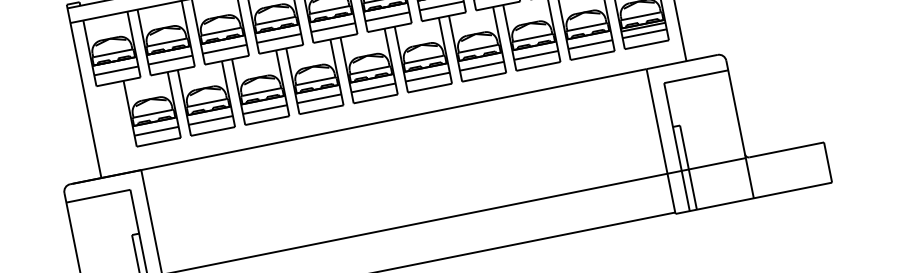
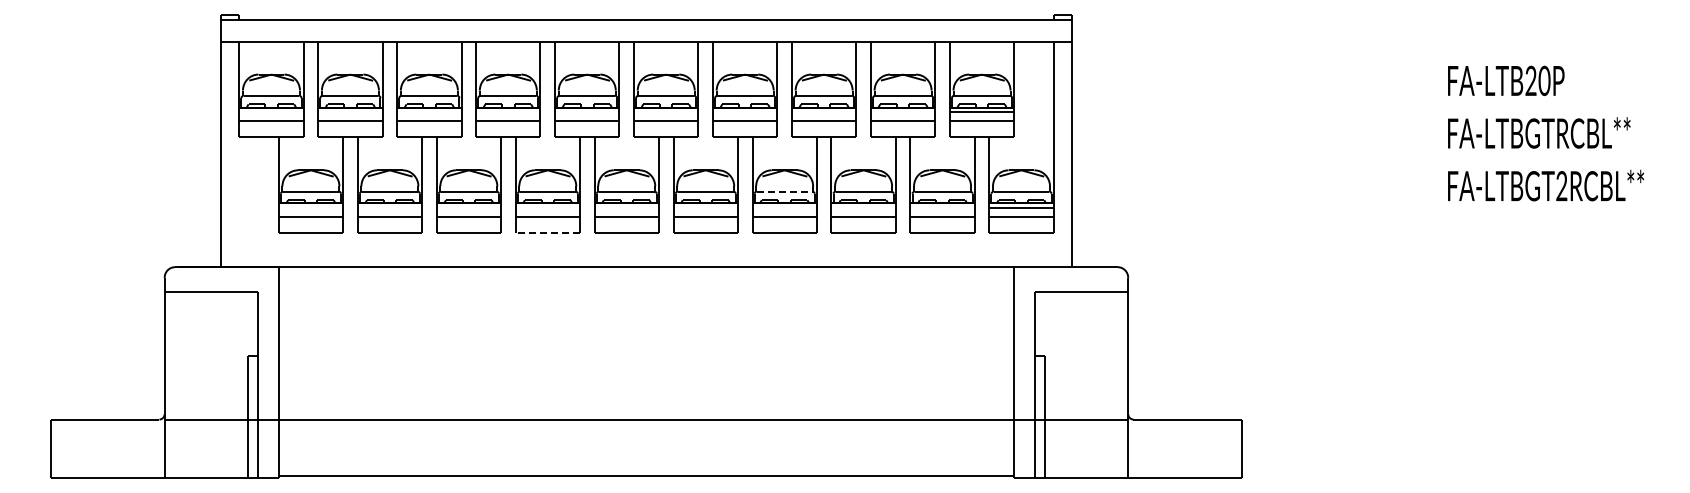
line: (478, 48) -> (784, 191), solid -> dashed
line: (321, 110) -> (547, 233), solid -> dashed

